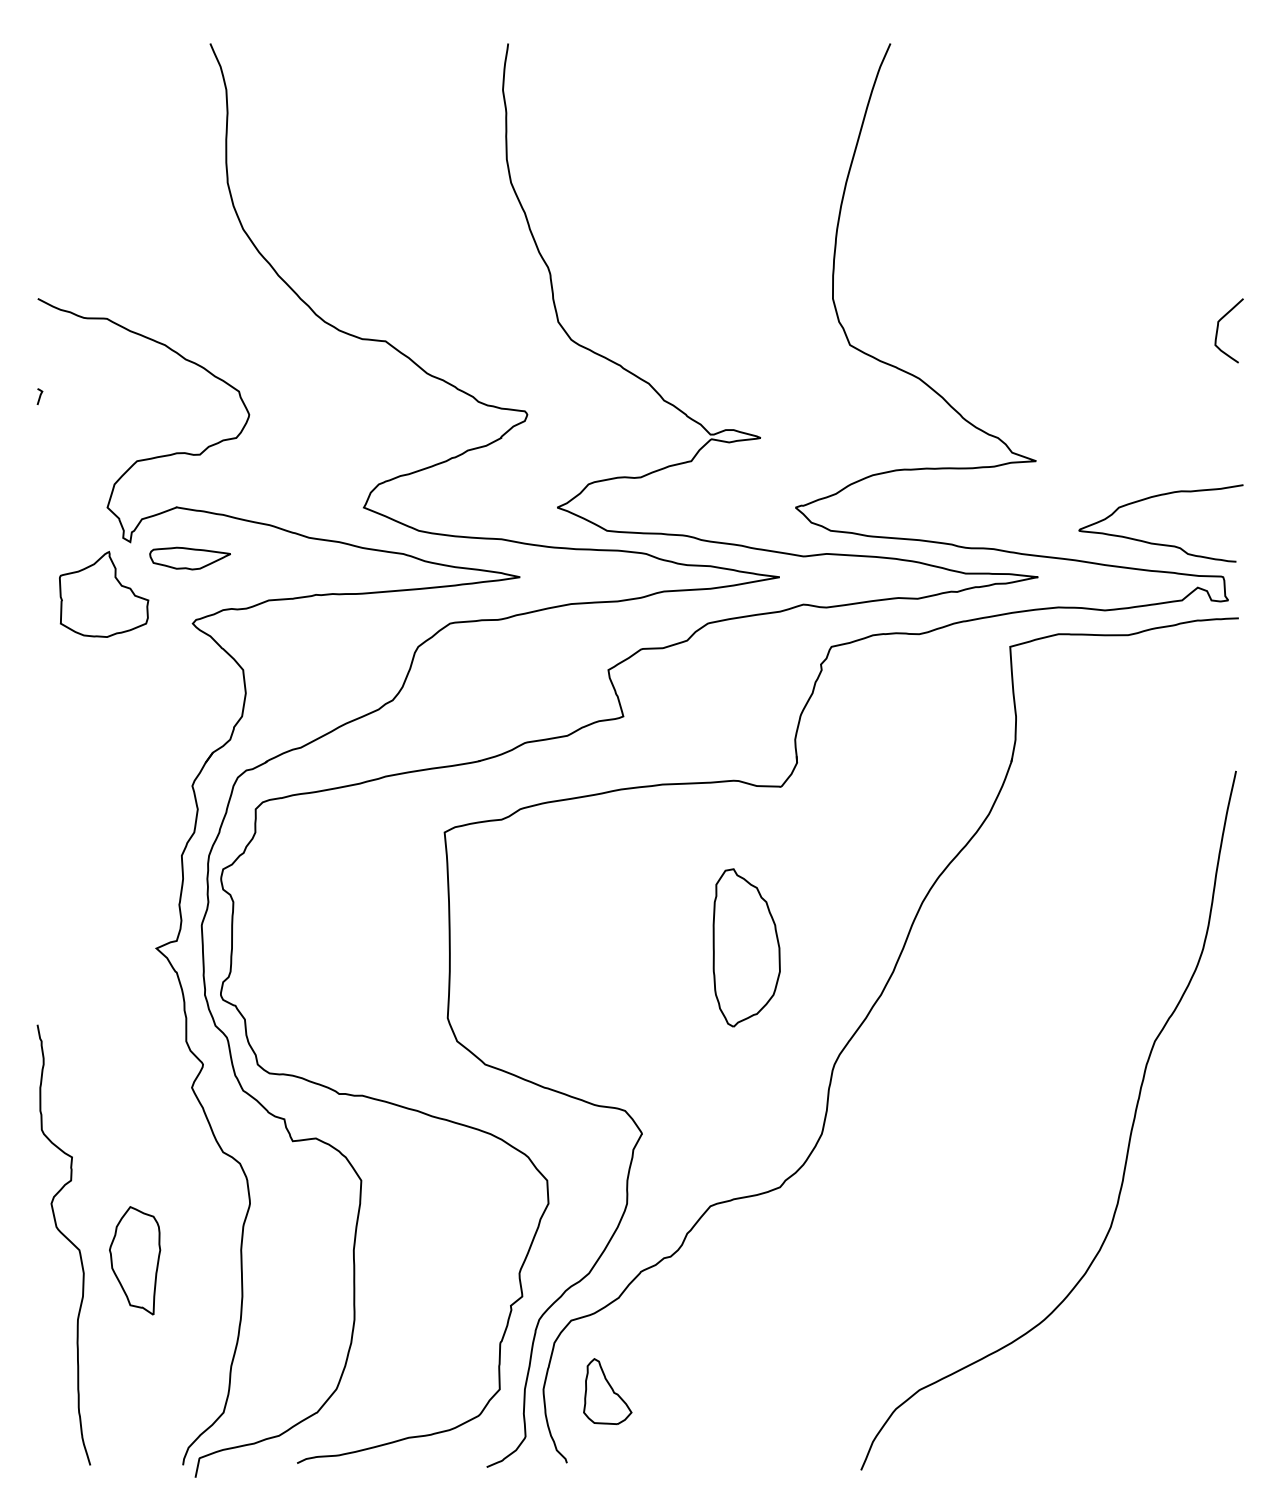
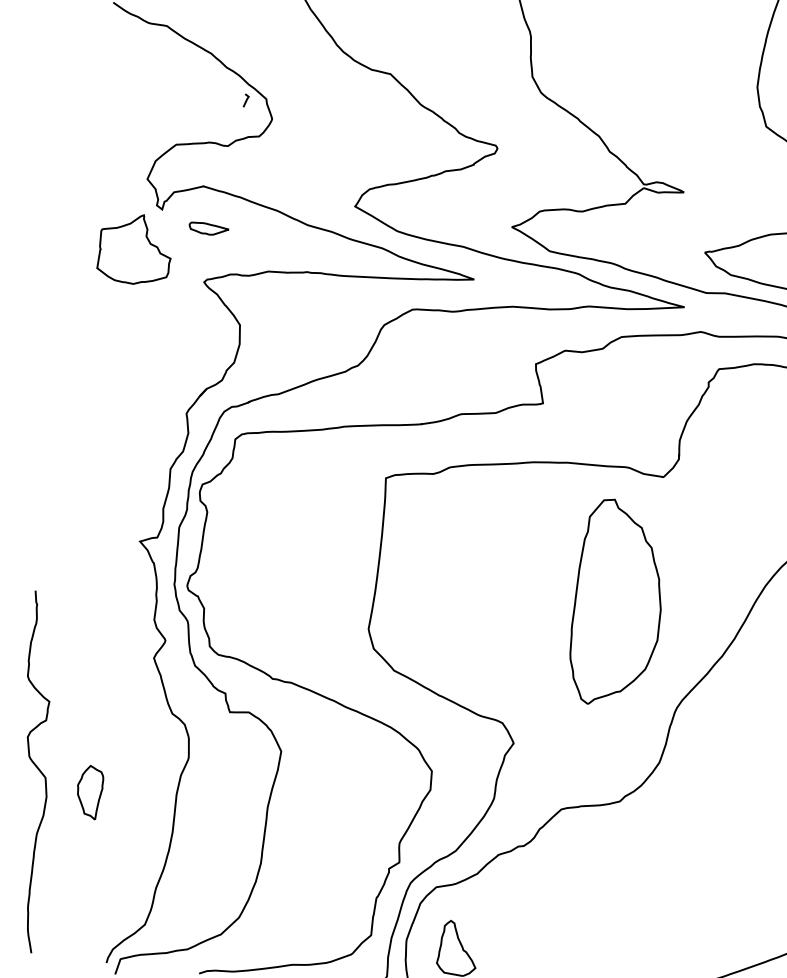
line: (39, 396) -> (245, 100), moved
part: (189, 558) -> (208, 229), size x0.6
part: (746, 947) -> (618, 603), size x1.6
part: (135, 1260) -> (89, 792), size x0.6

